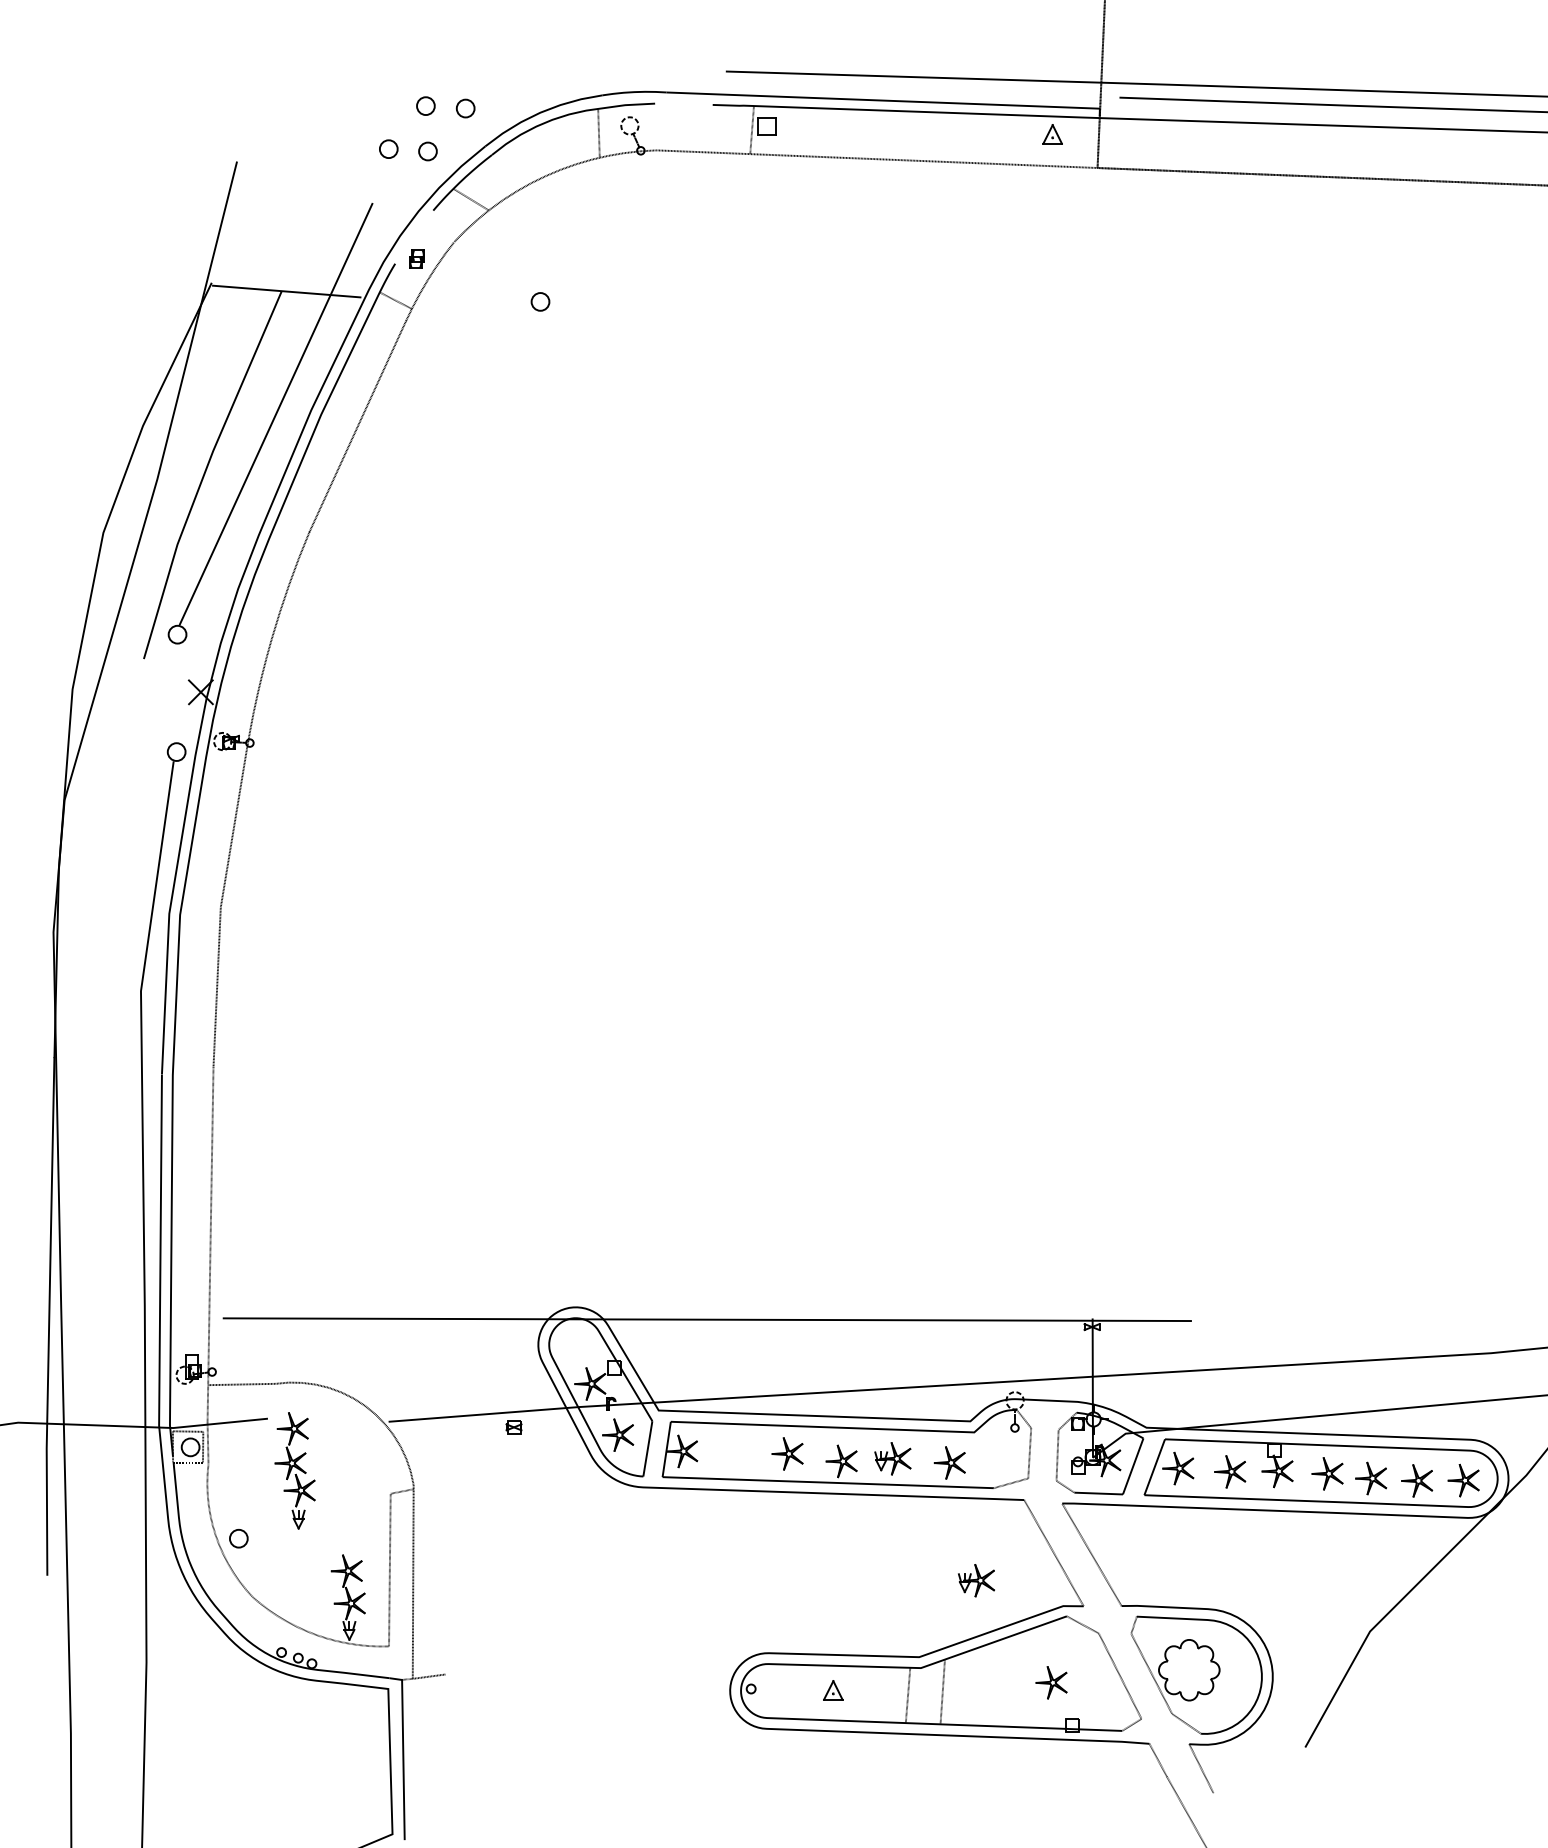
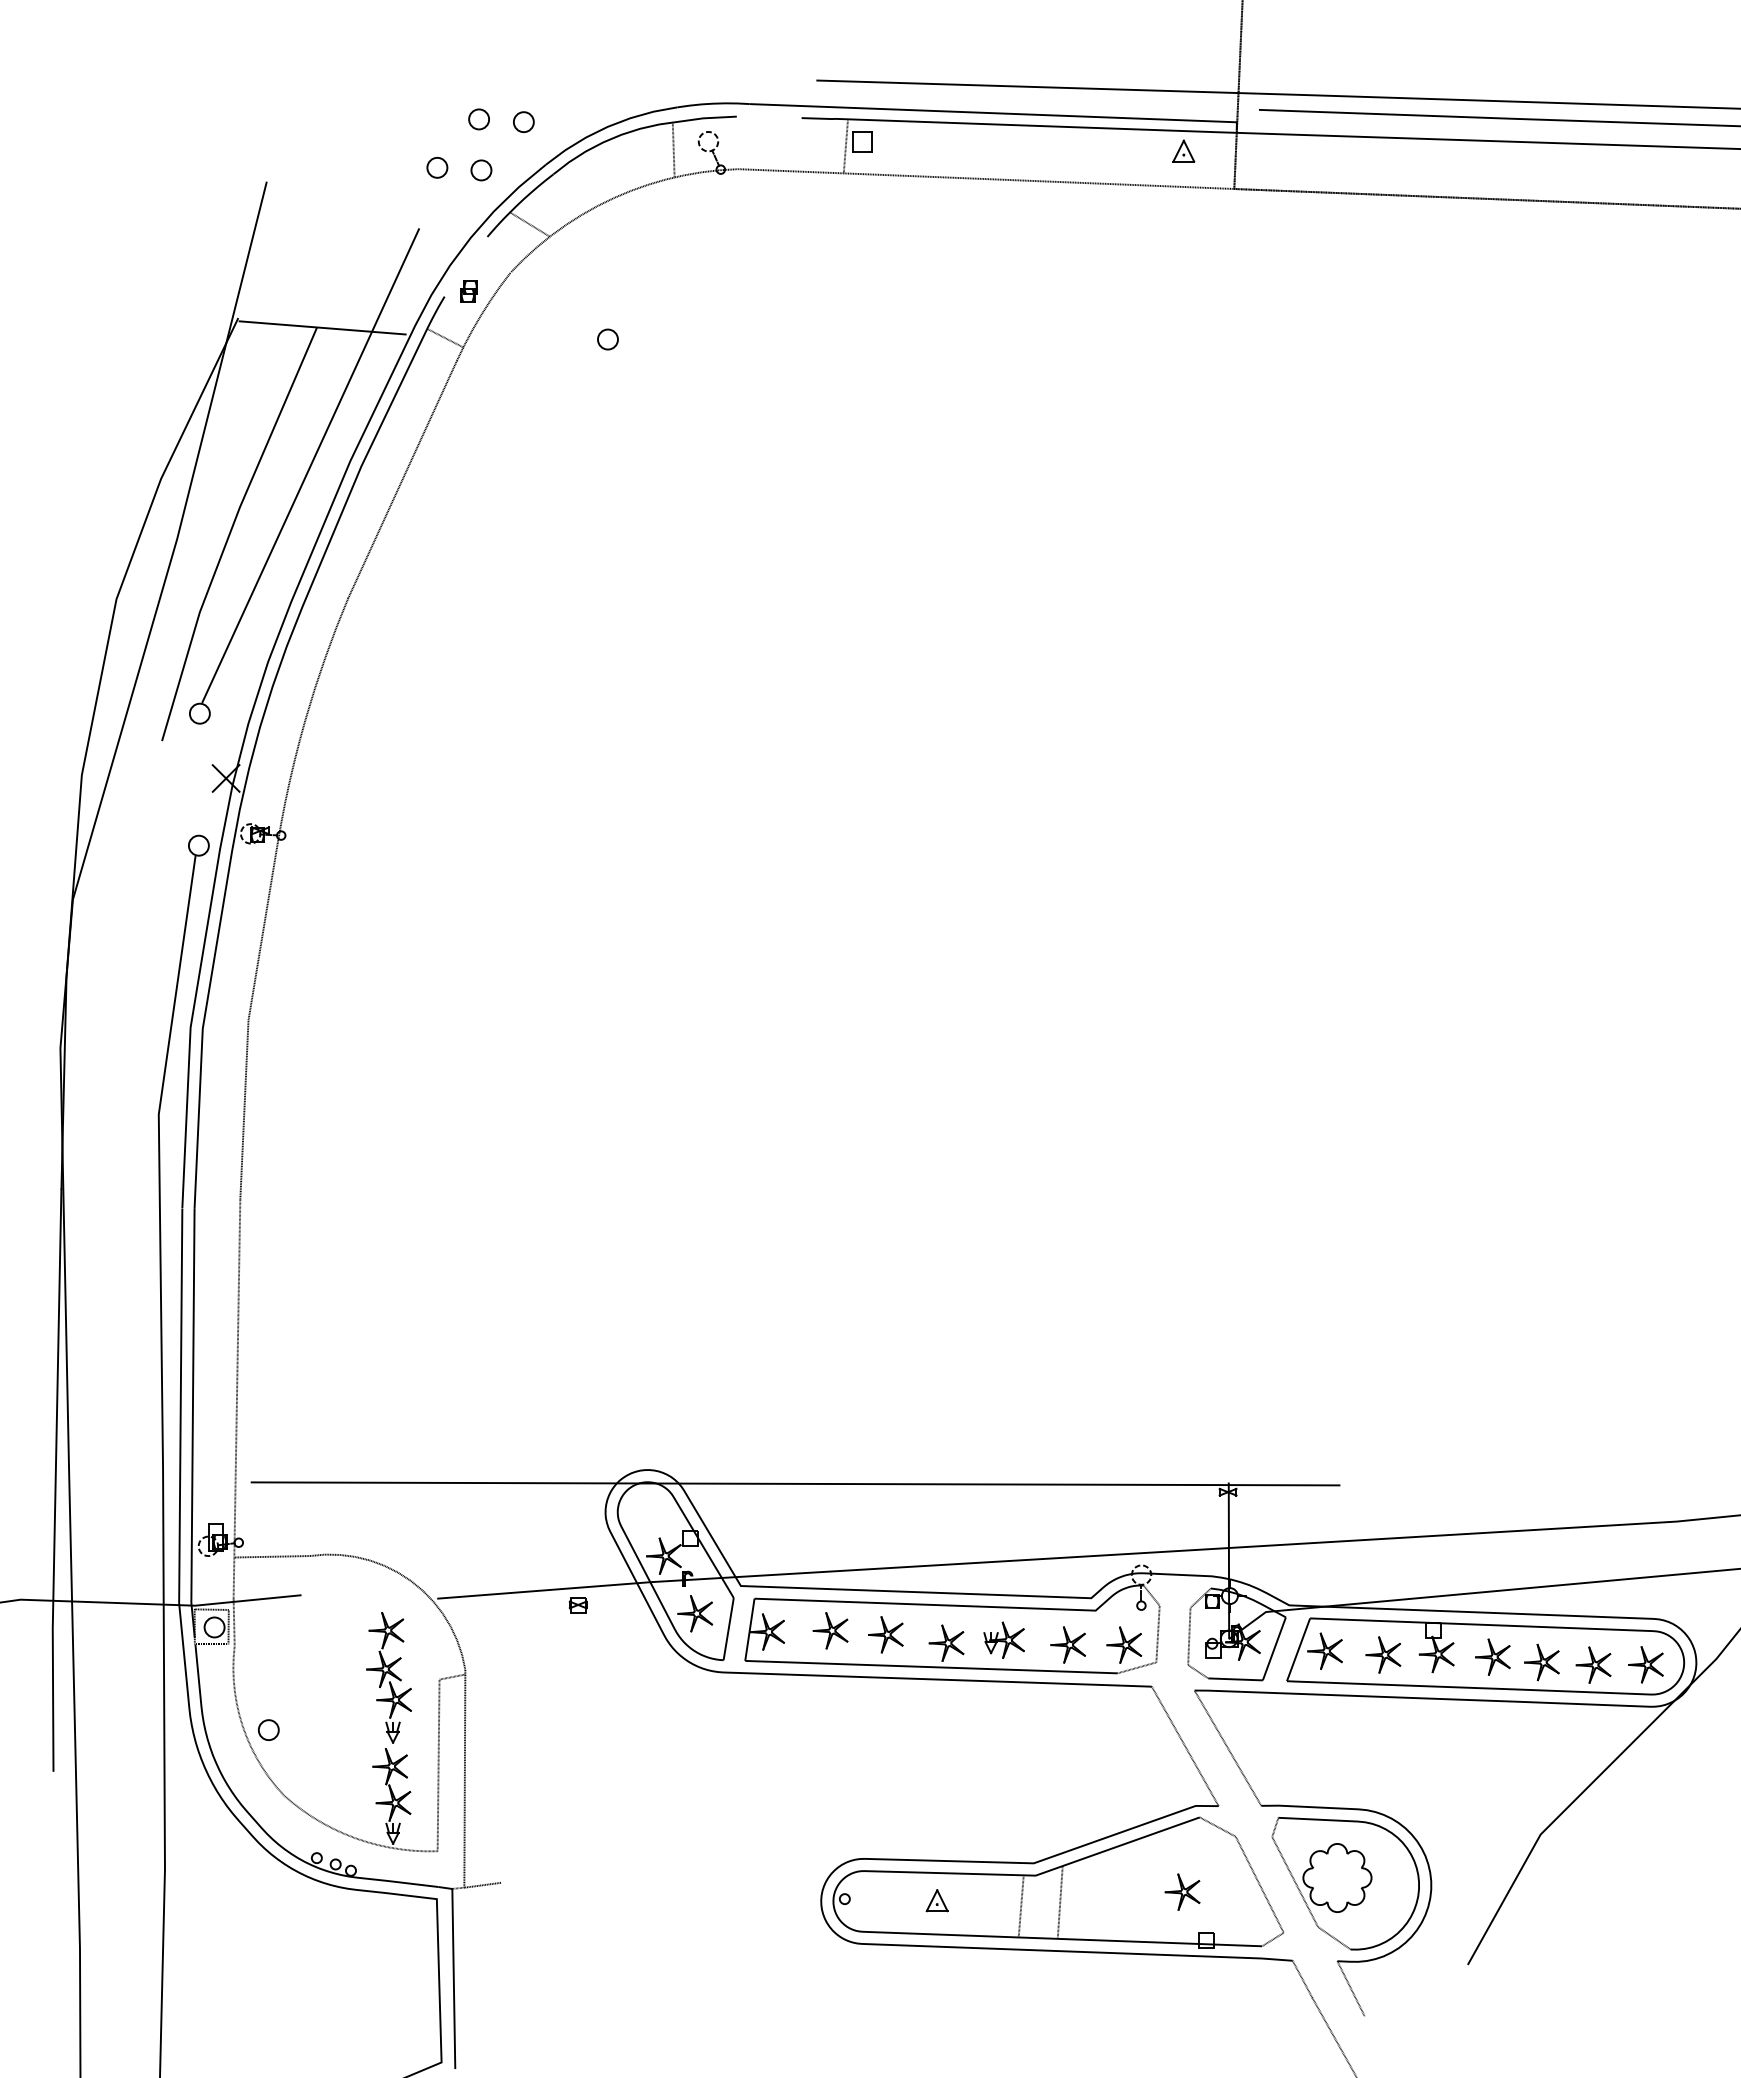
part: (738, 1450) -> (830, 1630), added
part: (999, 1462) -> (1124, 1644), added
part: (294, 1470) -> (388, 1677), moved
part: (975, 1579) -> (1097, 1776), removed

